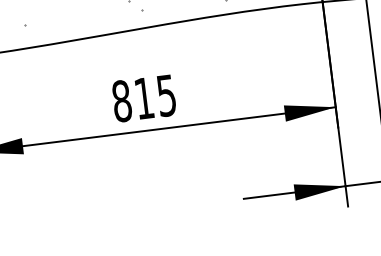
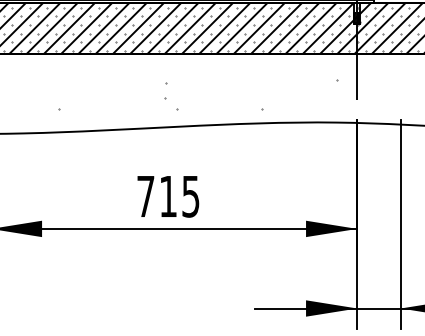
text: (121, 101) -> (145, 196), 815 -> 715

